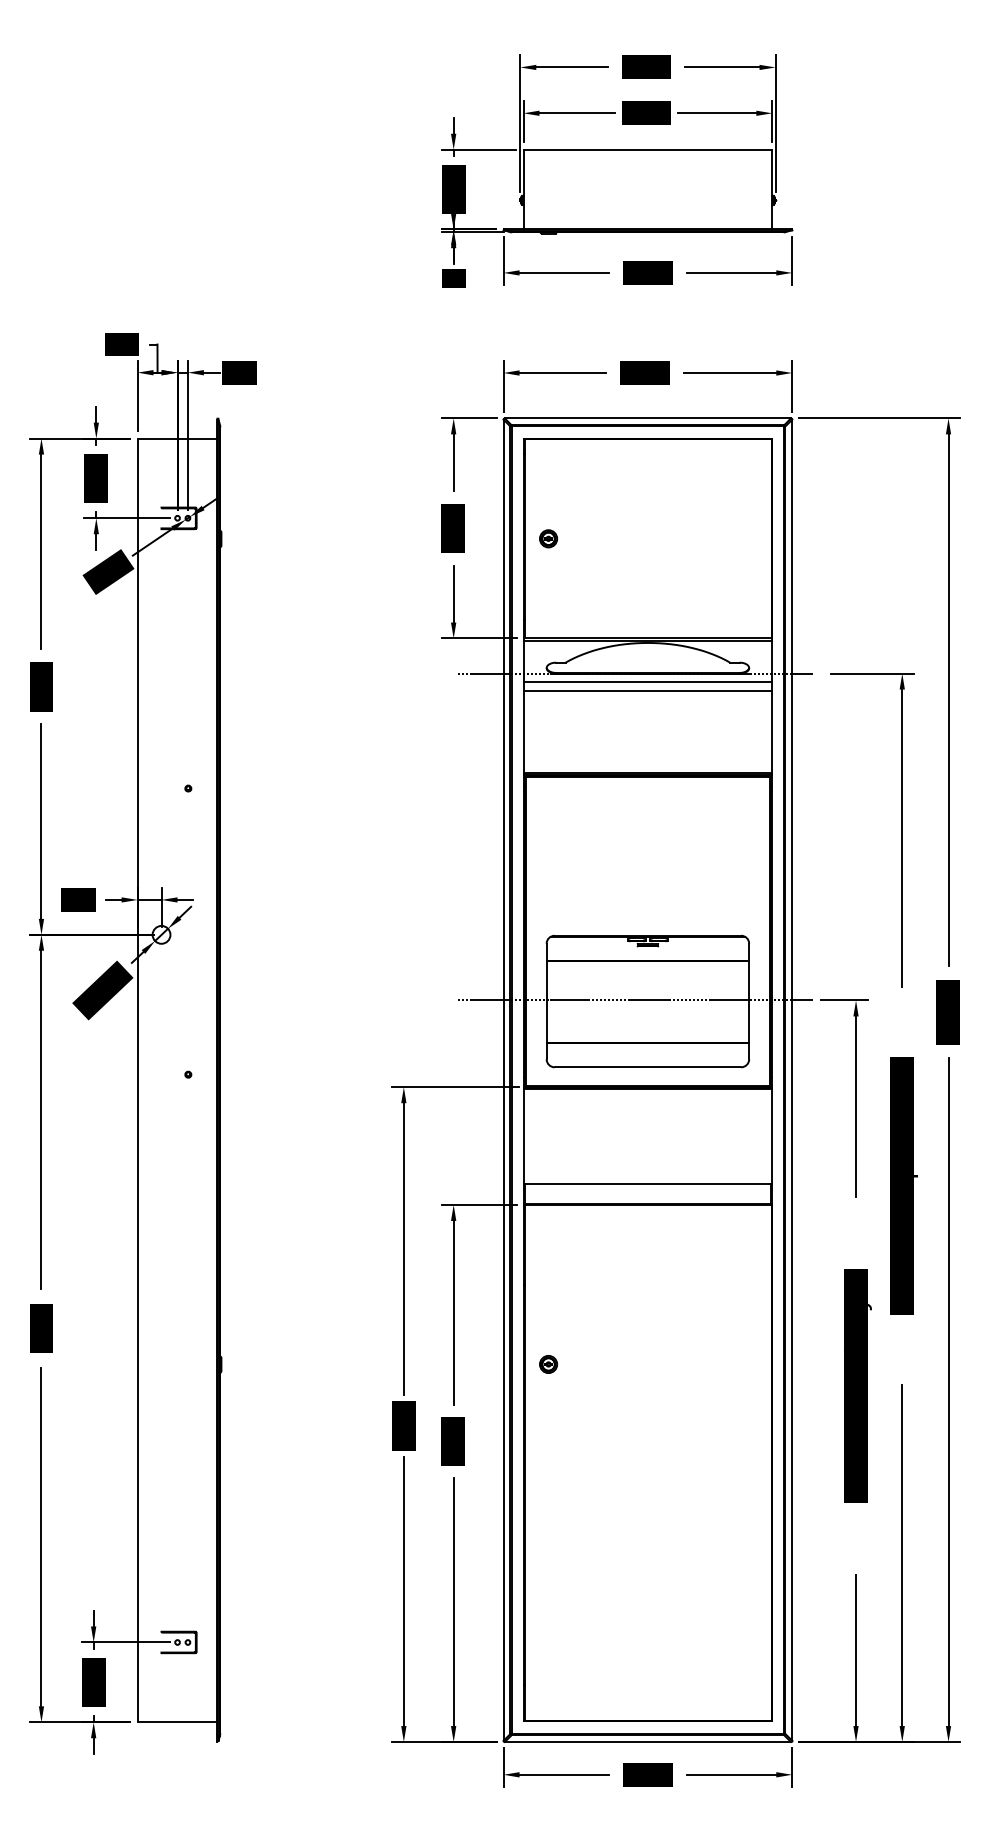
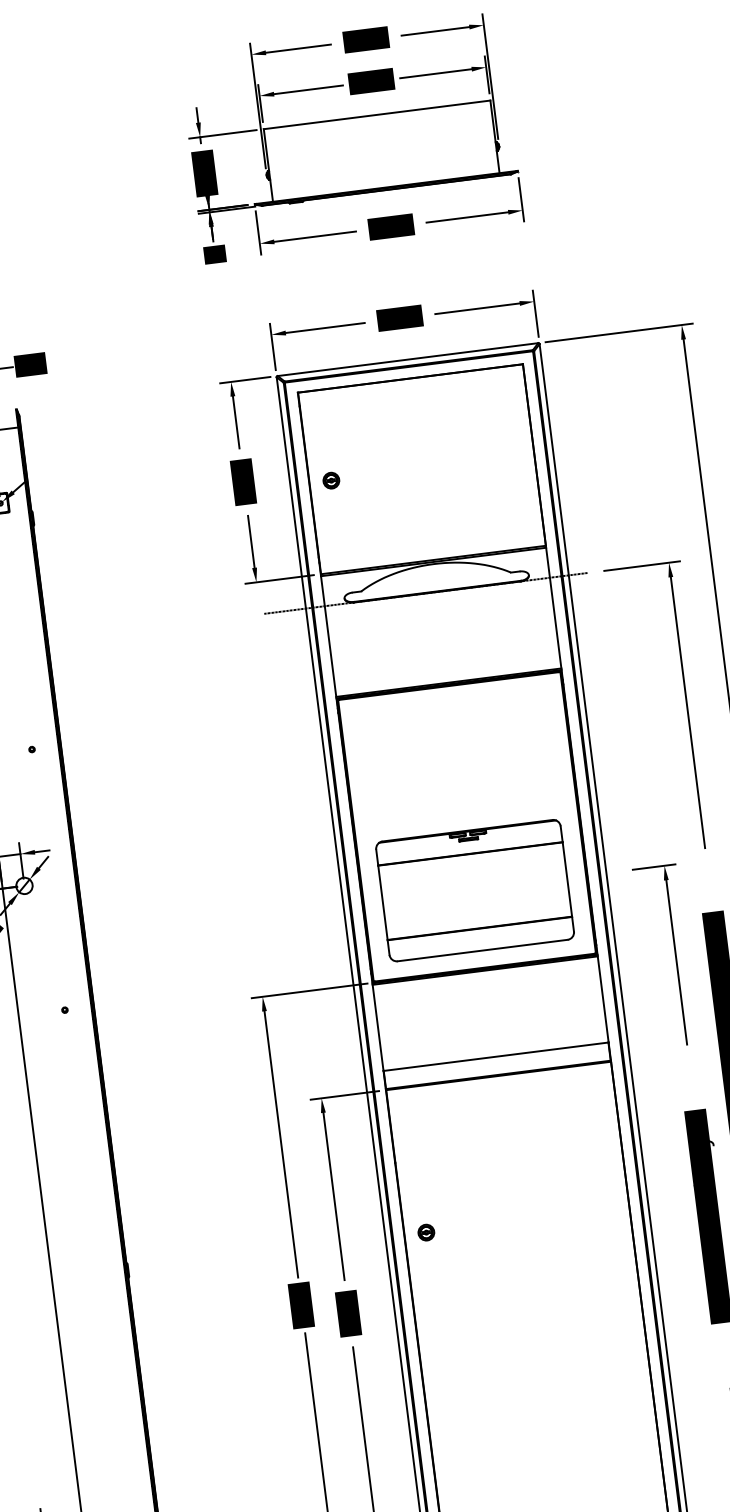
line: (647, 682) -> (438, 600), removed
line: (647, 690) -> (438, 607), removed
line: (635, 1000) -> (463, 891), removed

